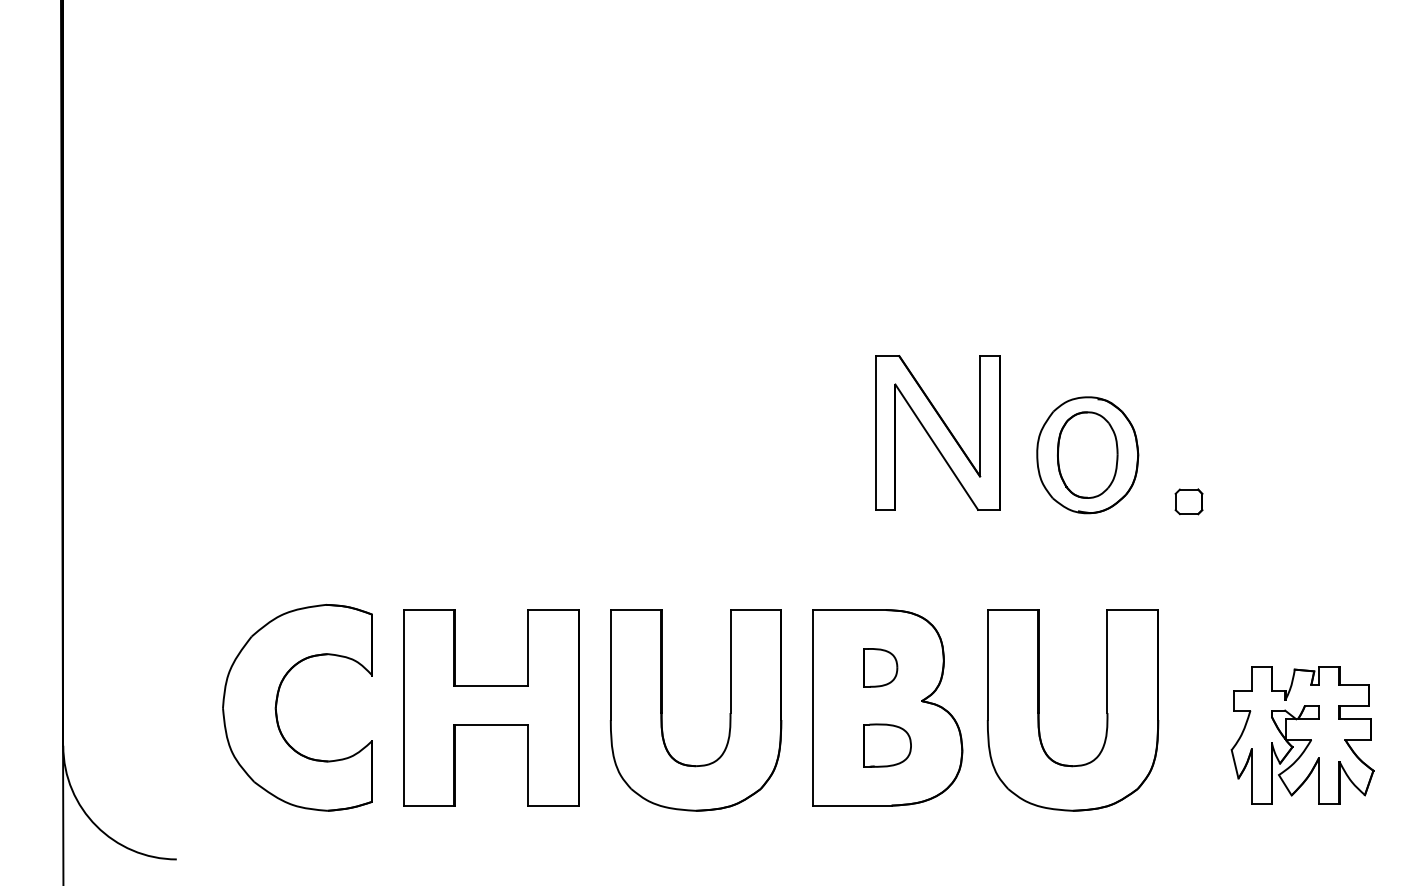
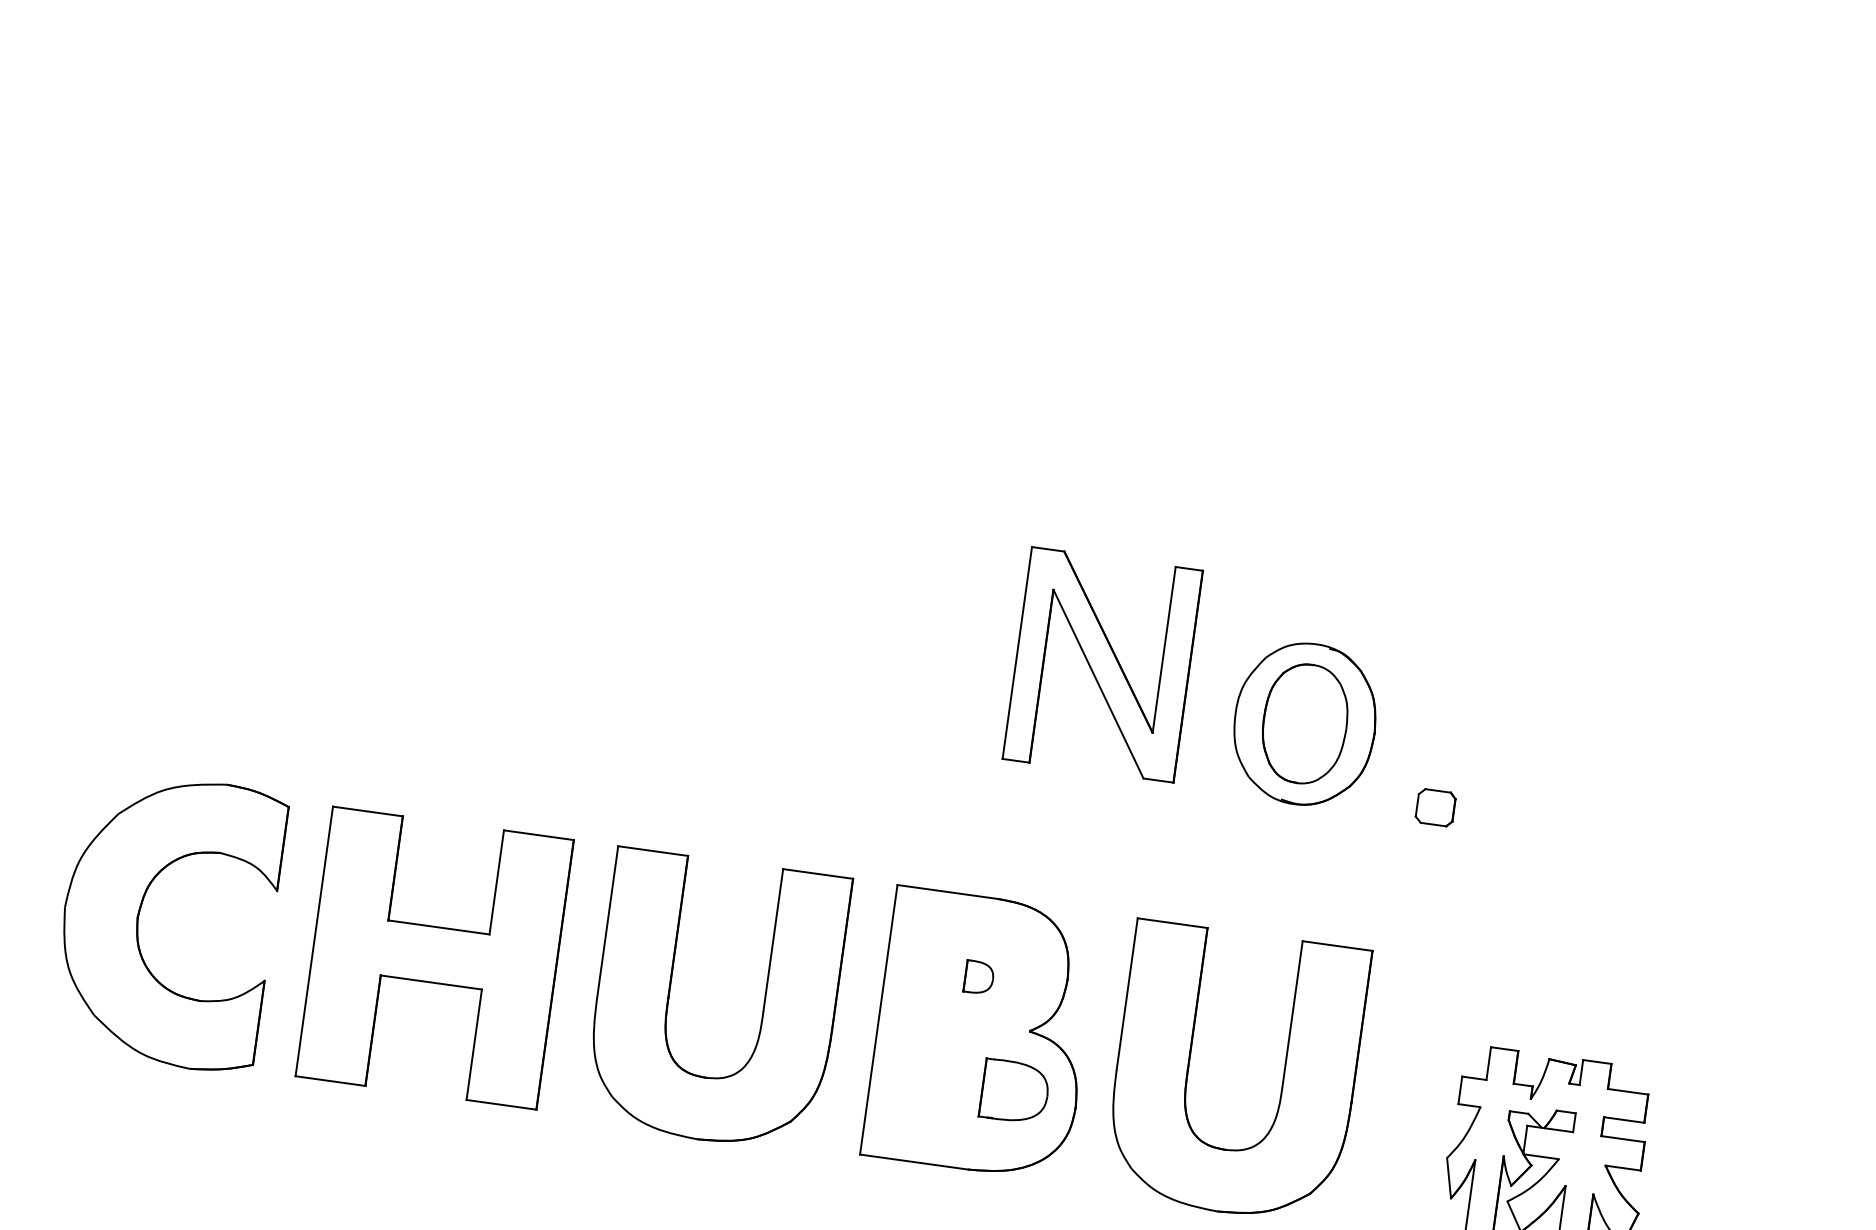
part: (880, 667) -> (978, 977), size x0.6
part: (887, 745) -> (1014, 1091), moved

